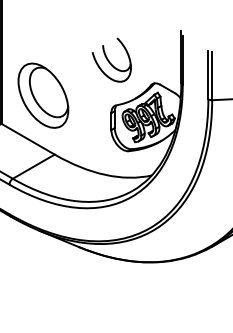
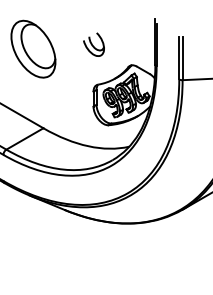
part: (111, 59) -> (93, 44), size x0.6
part: (43, 94) -> (33, 48), moved

